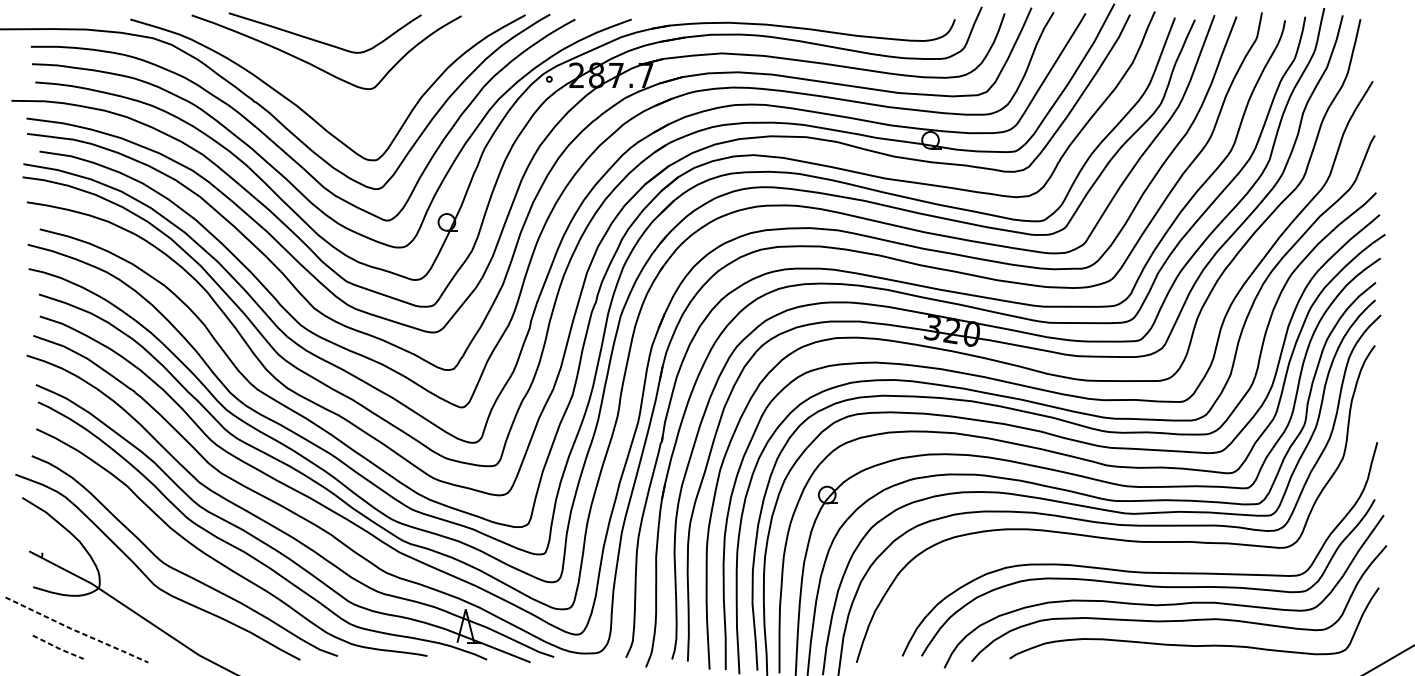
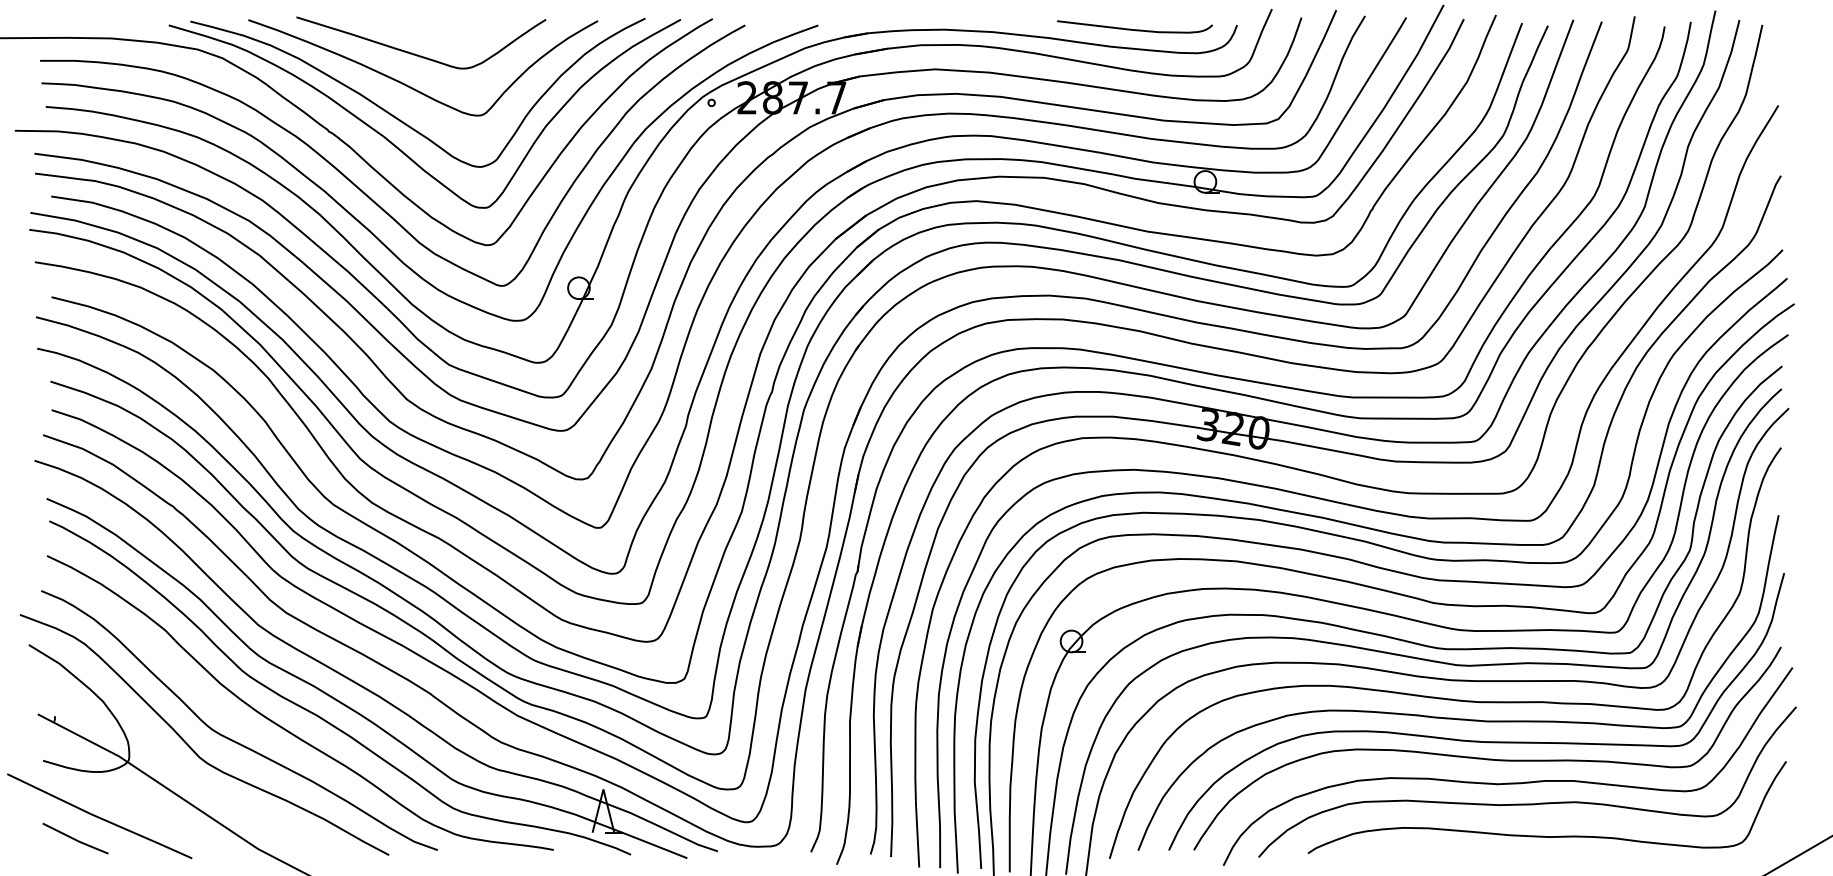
curve: (875, 22) -> (1134, 29), added
curve: (309, 92) -> (400, 119), added
curve: (1121, 553) -> (1452, 717), added
line: (76, 630) -> (99, 817), dashed -> solid
line: (58, 648) -> (75, 840), dashed -> solid

